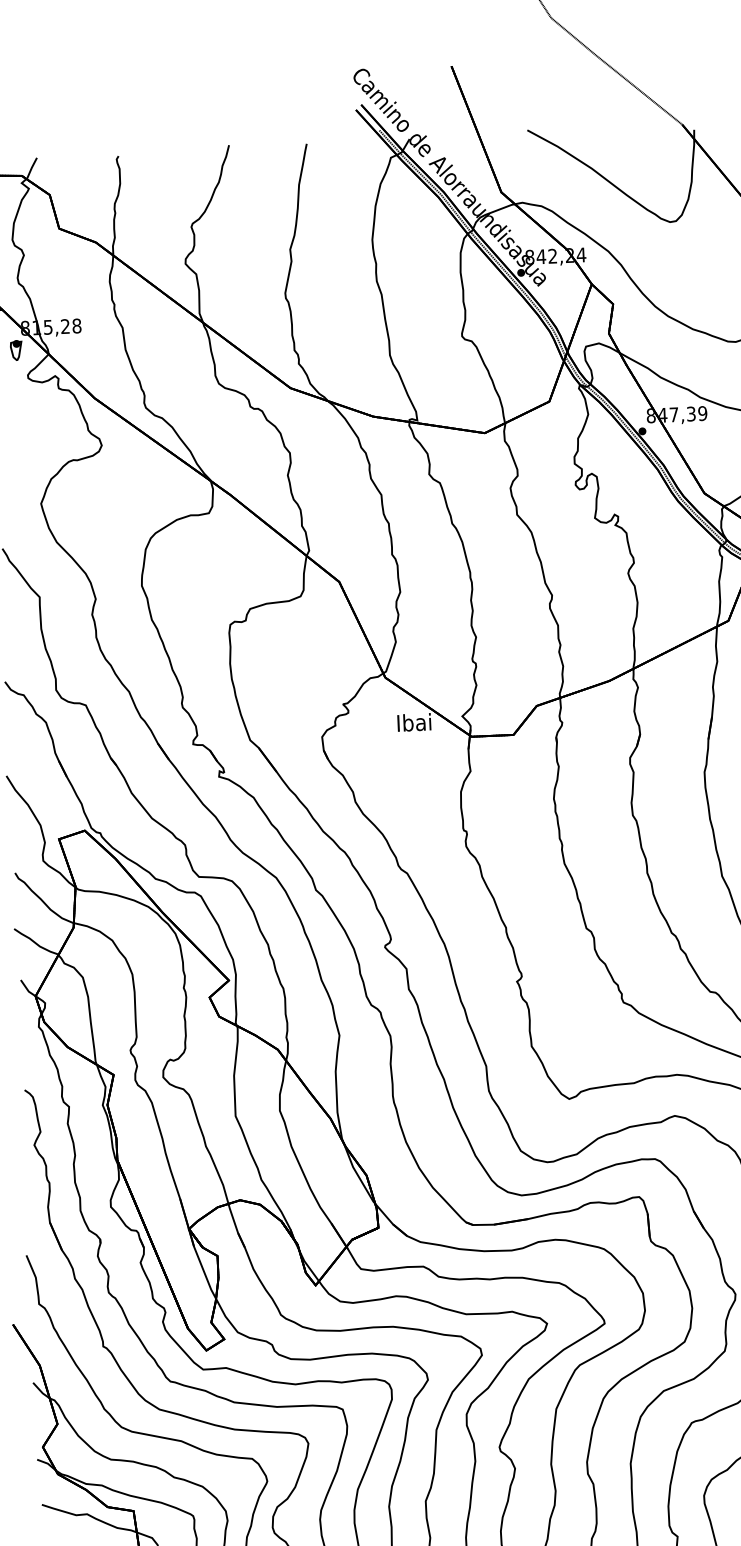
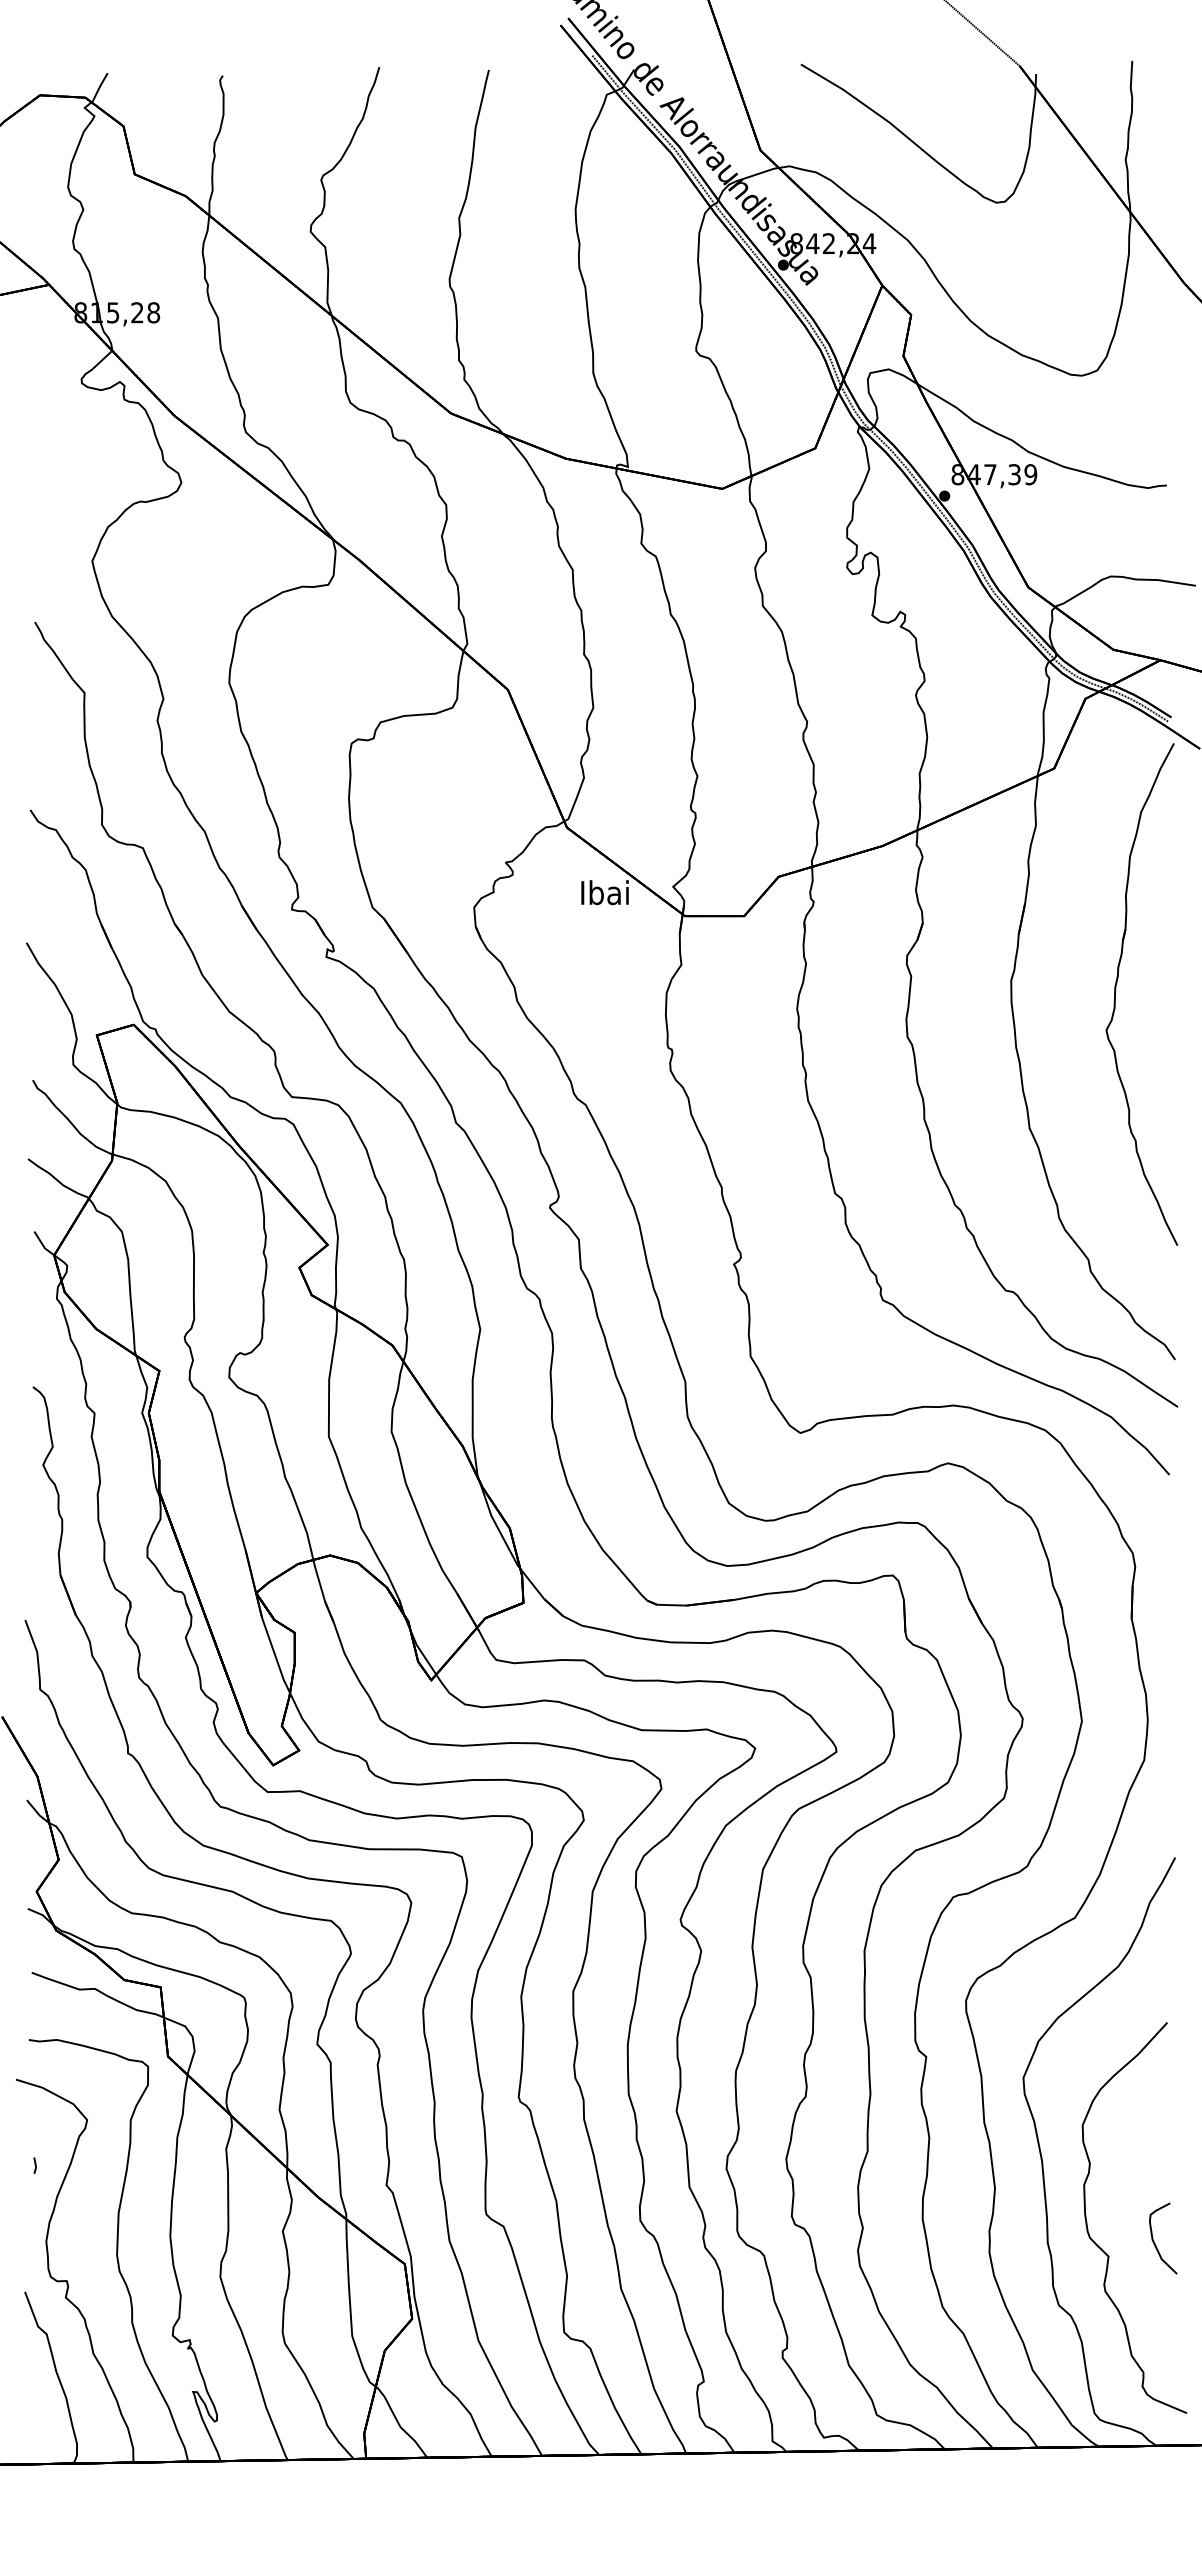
part: (16, 350) -> (66, 343), removed

